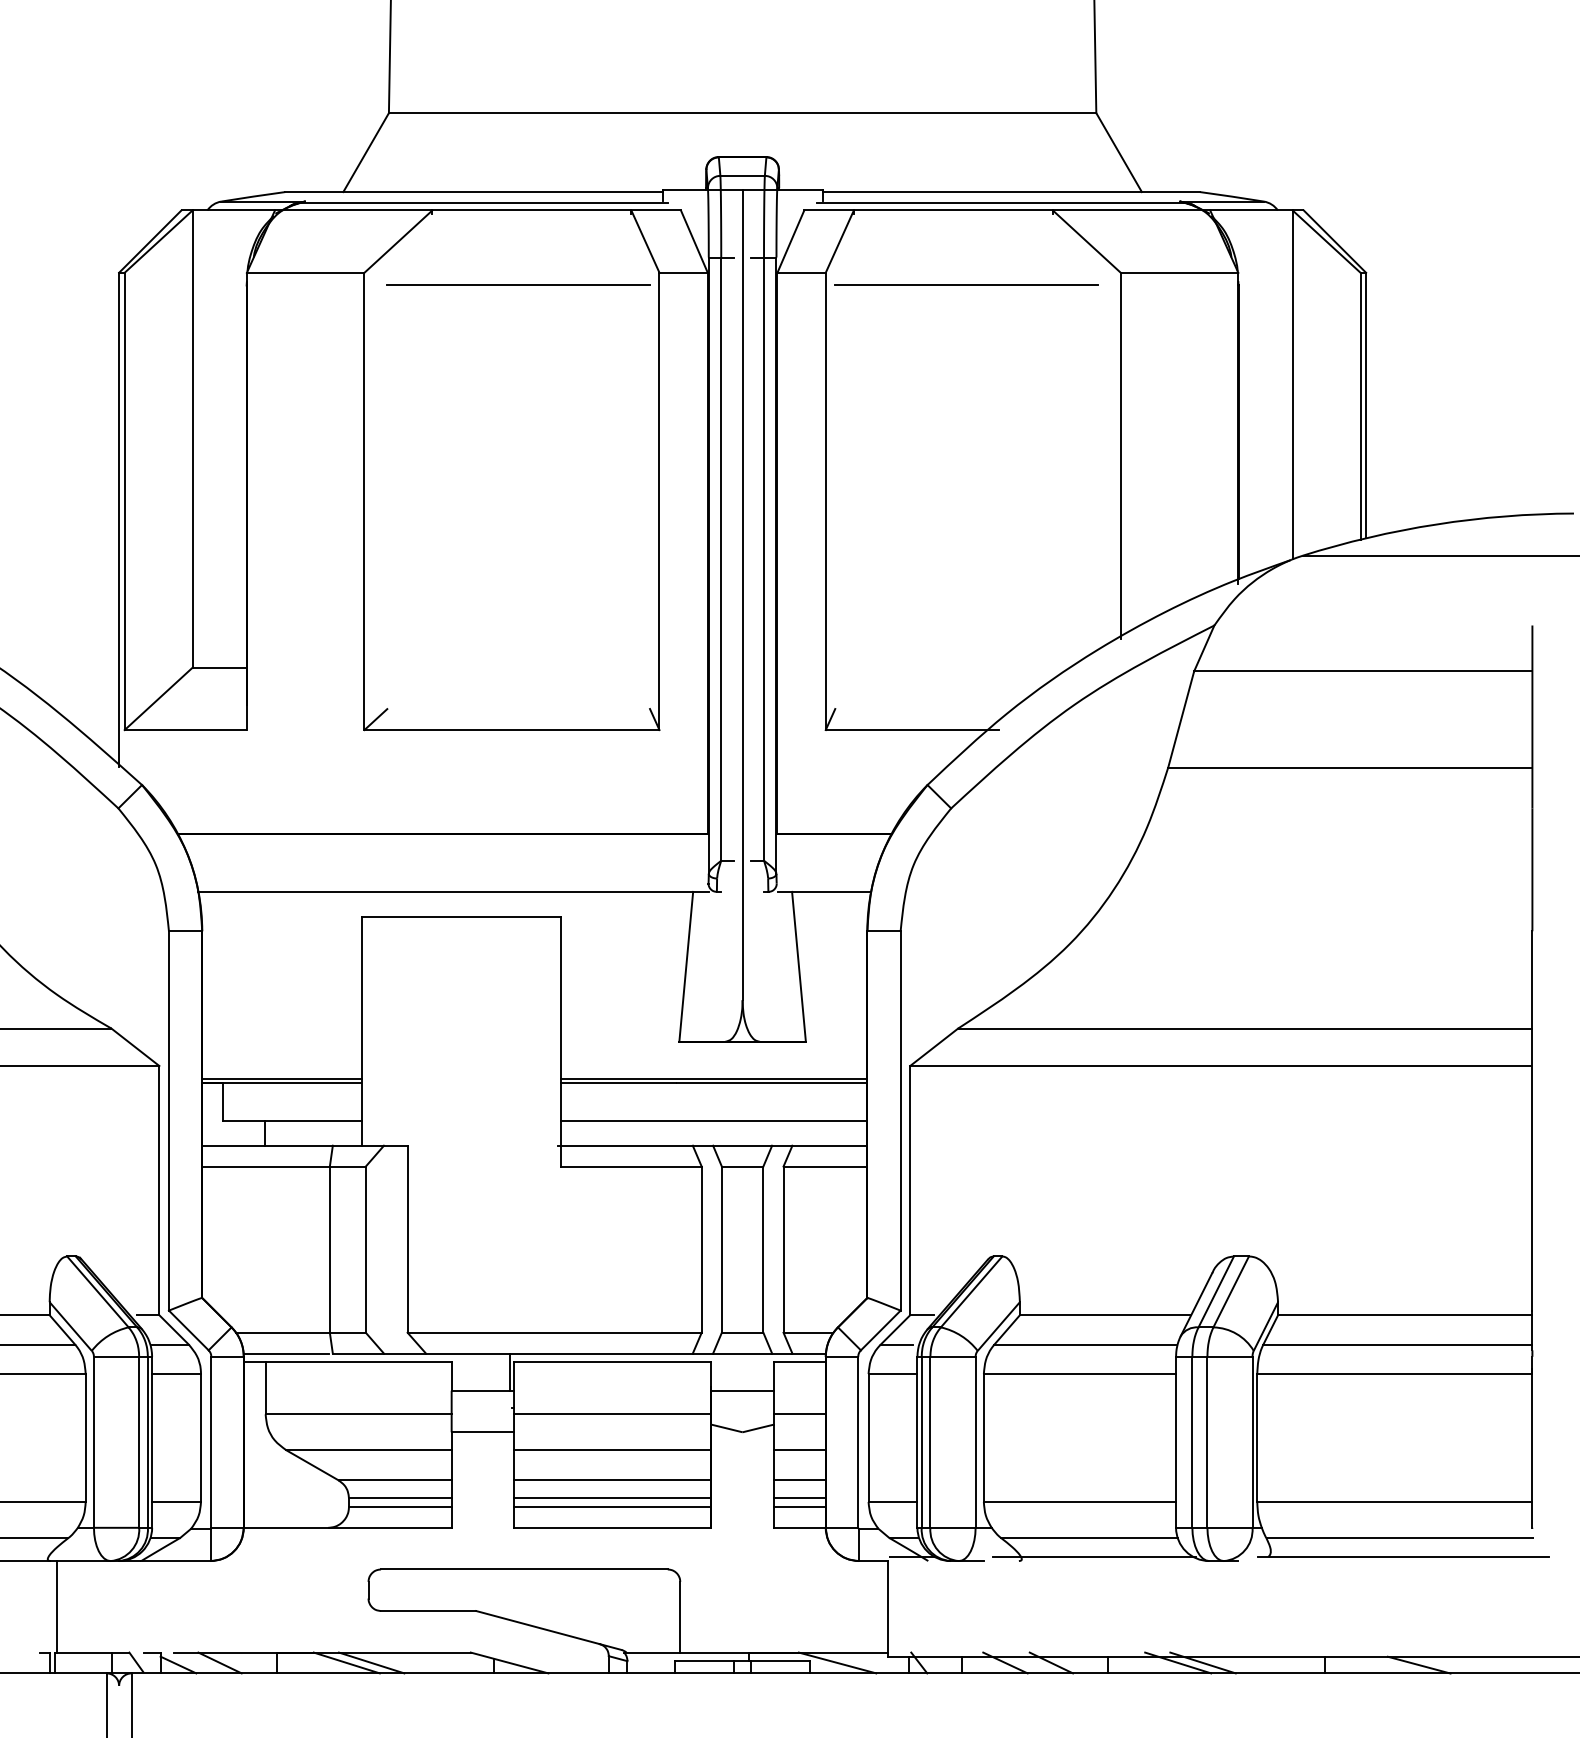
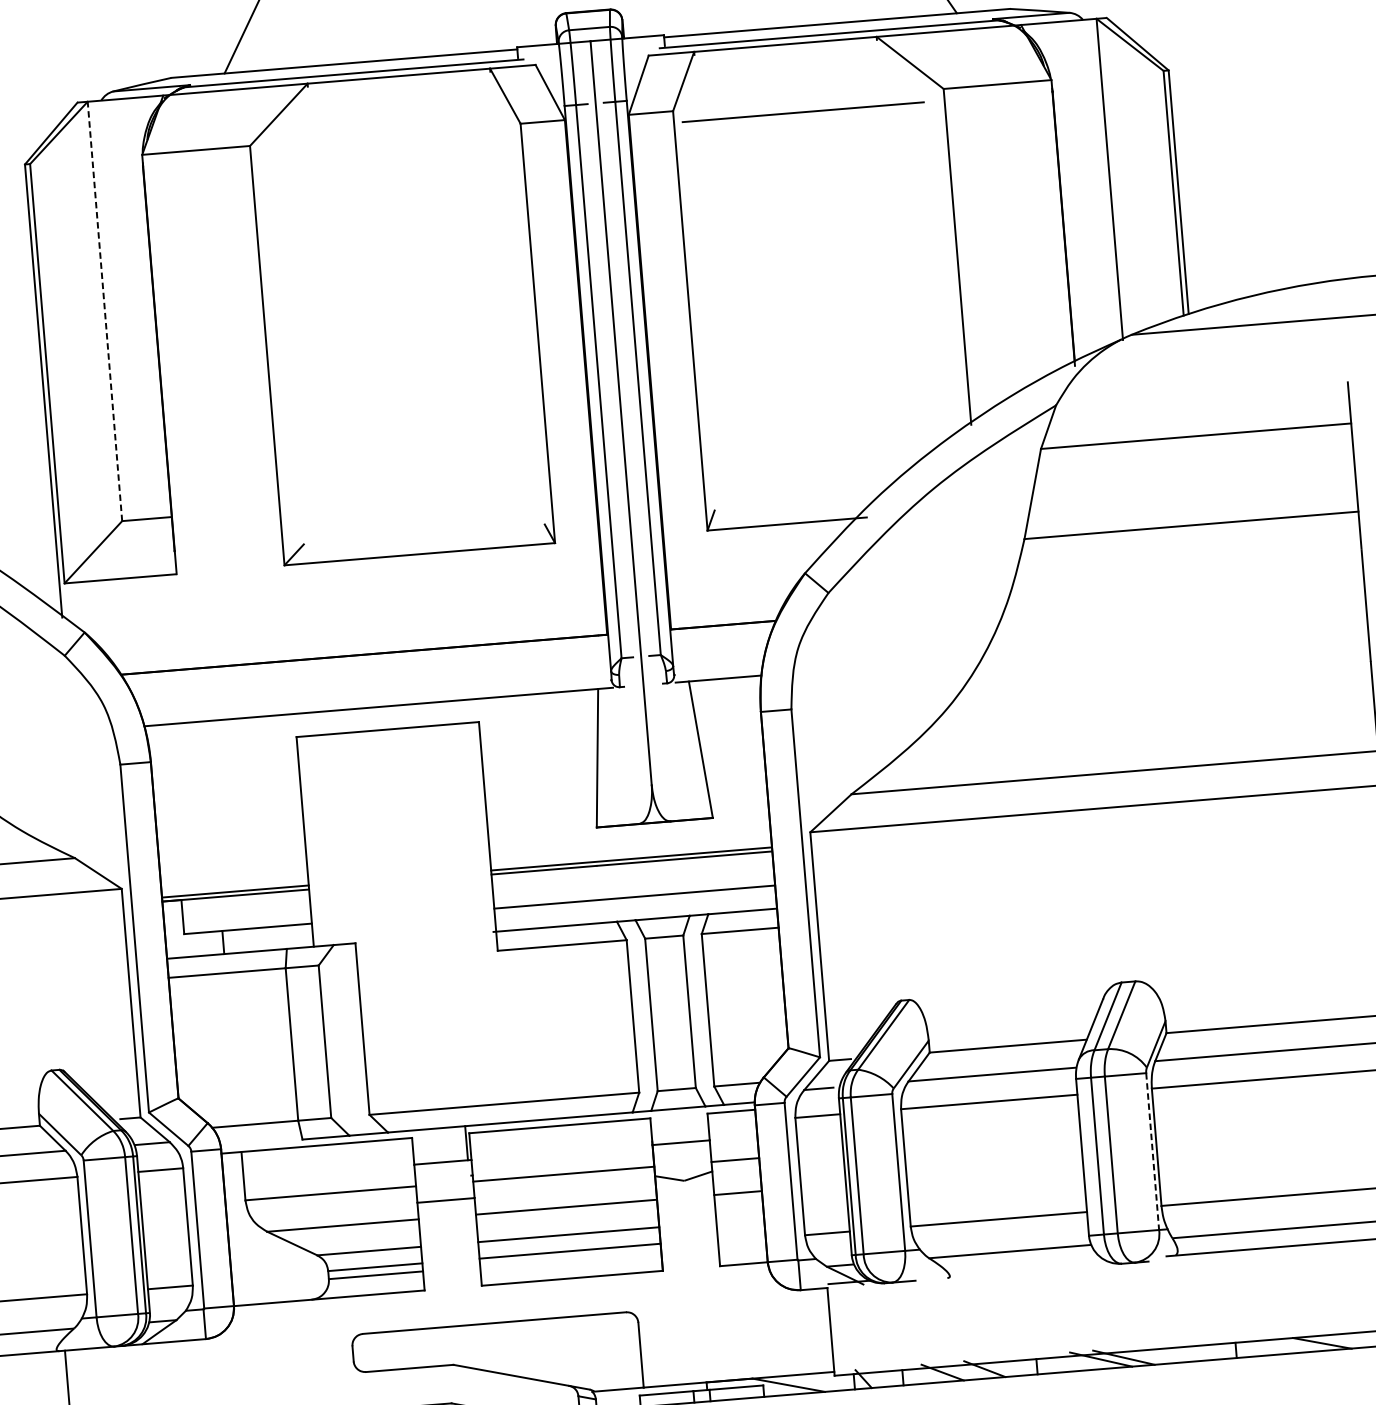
line: (518, 284) -> (392, 145), removed
line: (192, 439) -> (104, 311), solid -> dashed
line: (286, 1353) -> (260, 1142), removed
line: (1252, 1442) -> (1152, 1151), solid -> dashed
line: (799, 1480) -> (740, 1220), removed
line: (799, 1498) -> (741, 1237), removed
line: (612, 1507) -> (570, 1259), removed
line: (799, 1507) -> (742, 1245), removed
line: (1093, 1556) -> (1015, 1268), removed

